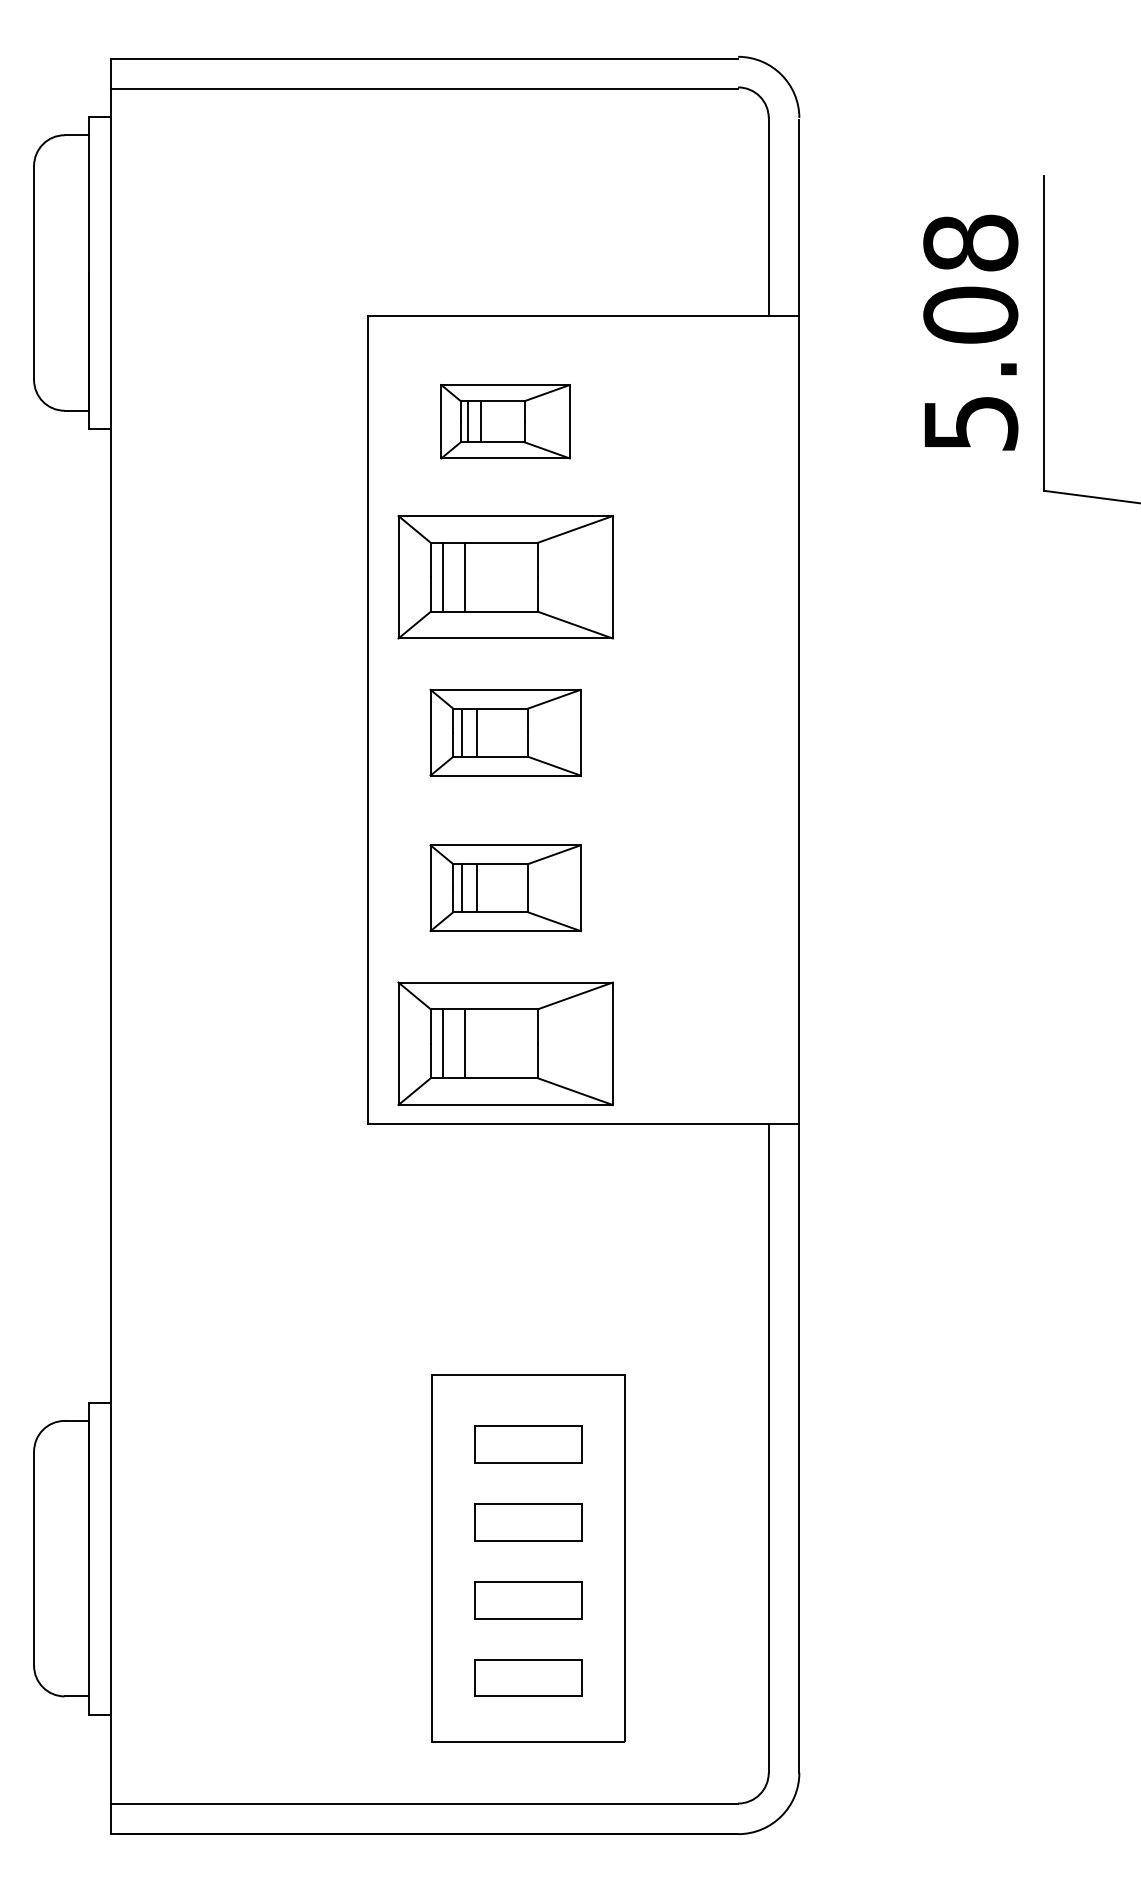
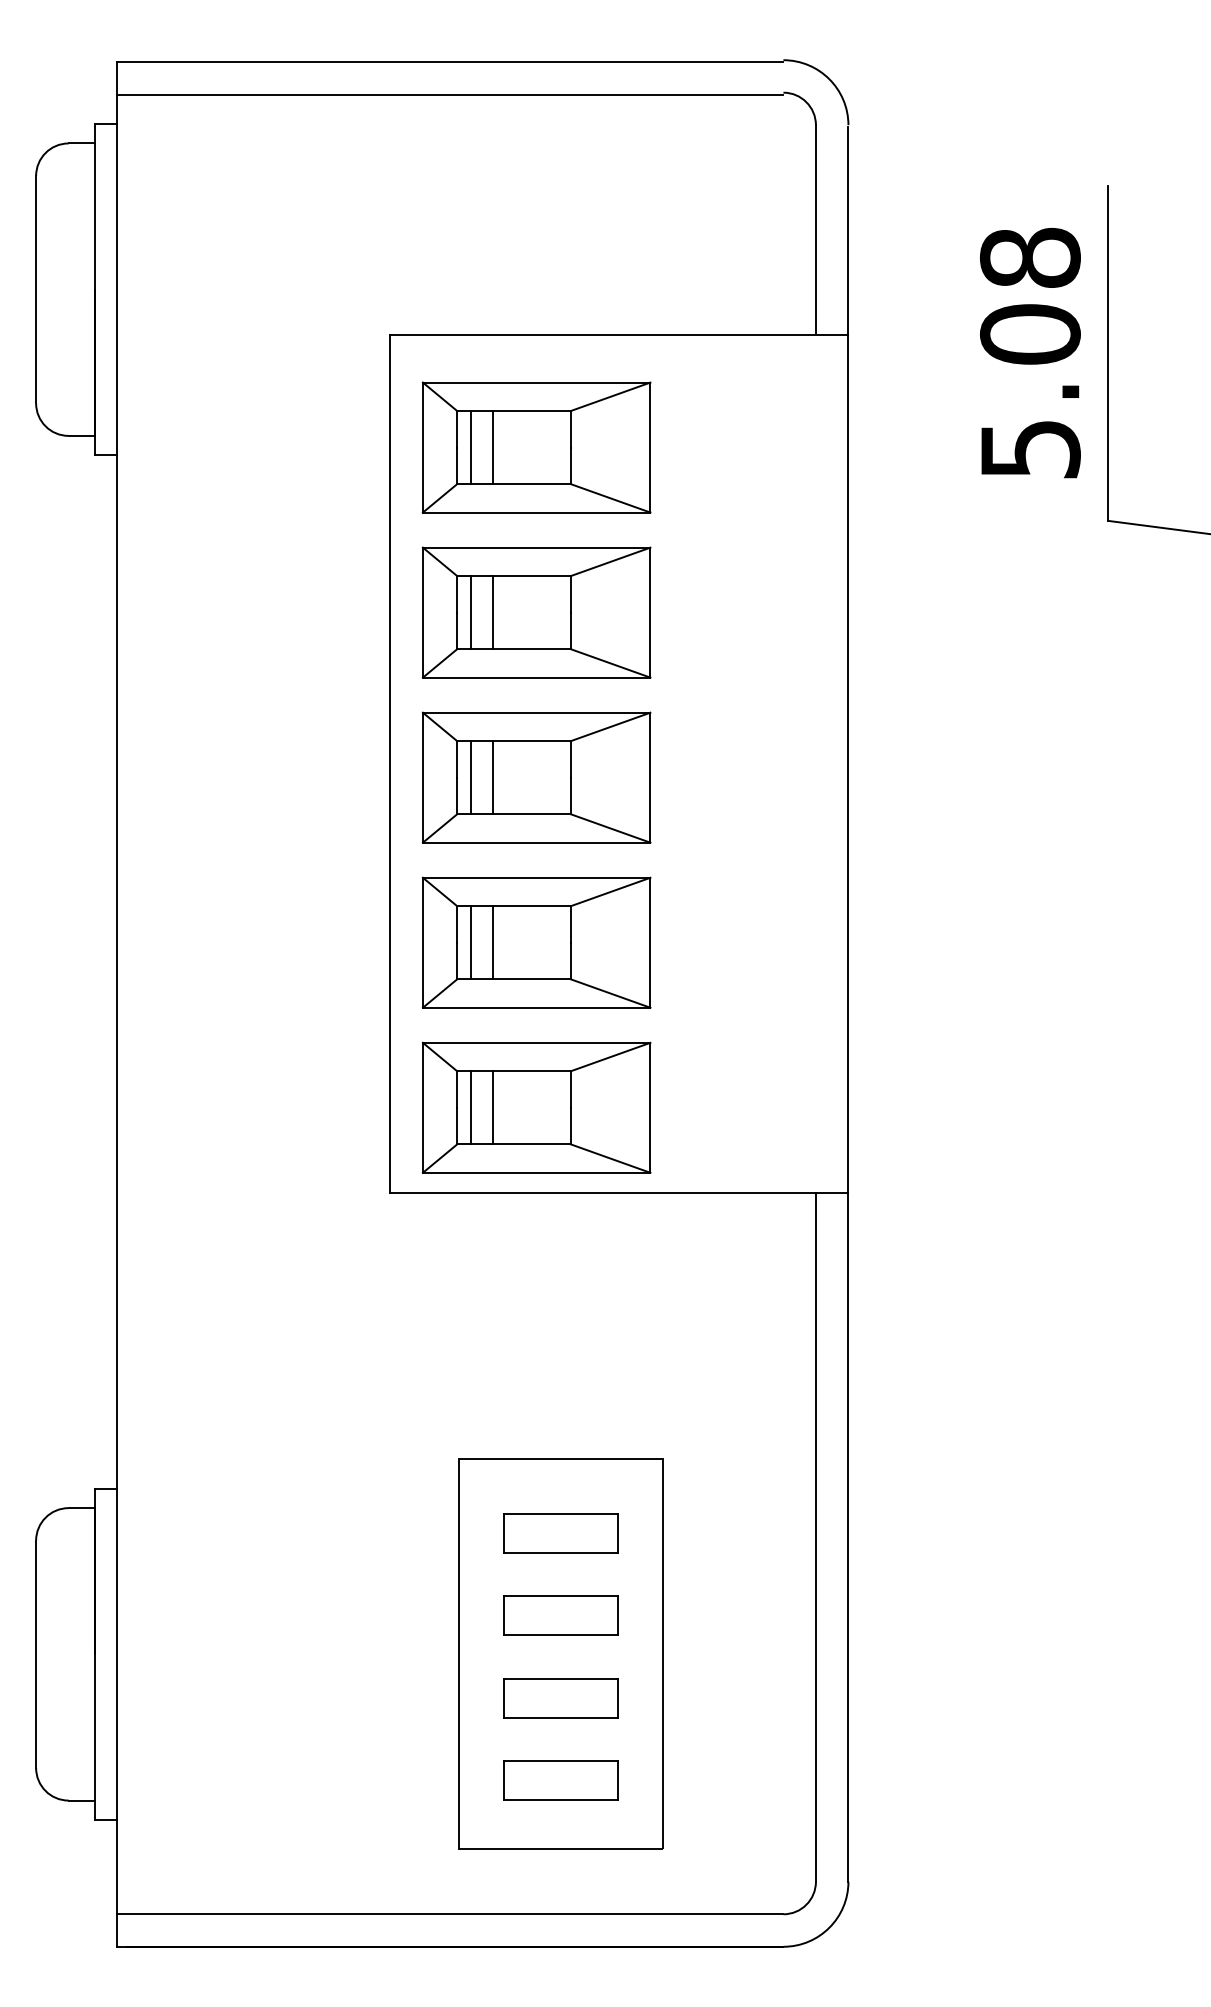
part: (505, 421) -> (536, 447), size x1.67
part: (505, 732) -> (536, 777), size x1.43
part: (505, 888) -> (536, 942), size x1.43

